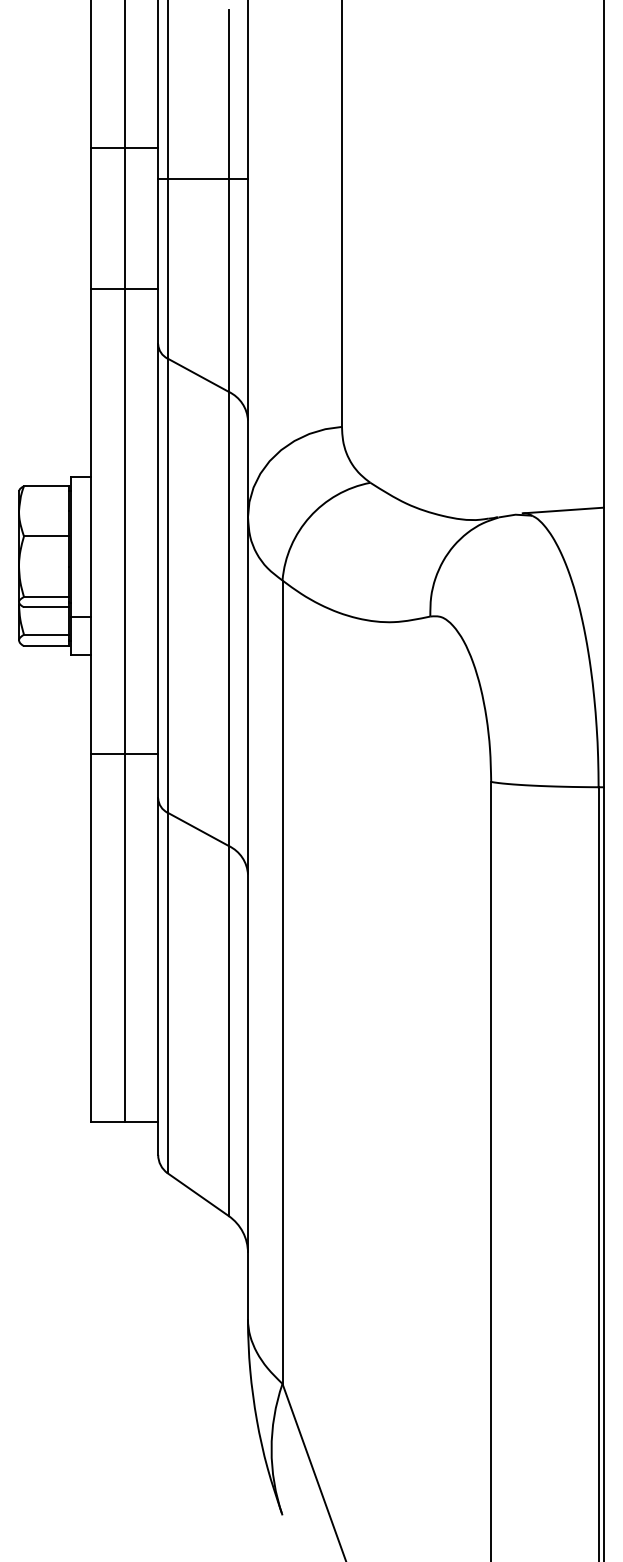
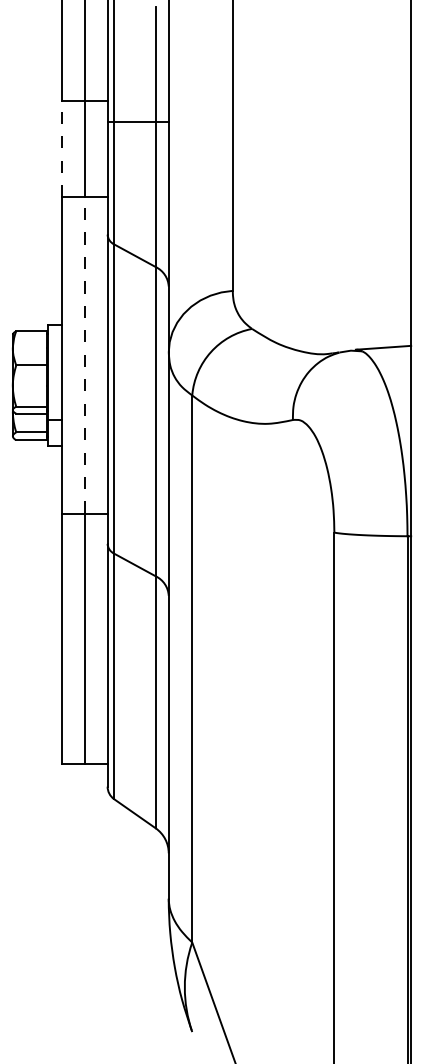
line: (90, 217) -> (61, 148), solid -> dashed
line: (124, 520) -> (84, 354), solid -> dashed

